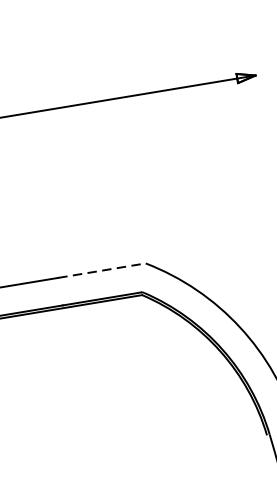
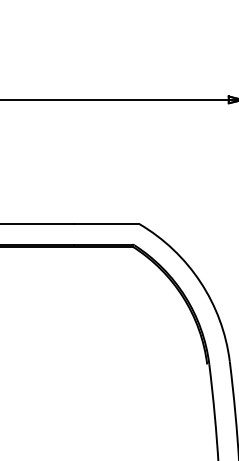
line: (102, 271) -> (106, 224), dashed -> solid

